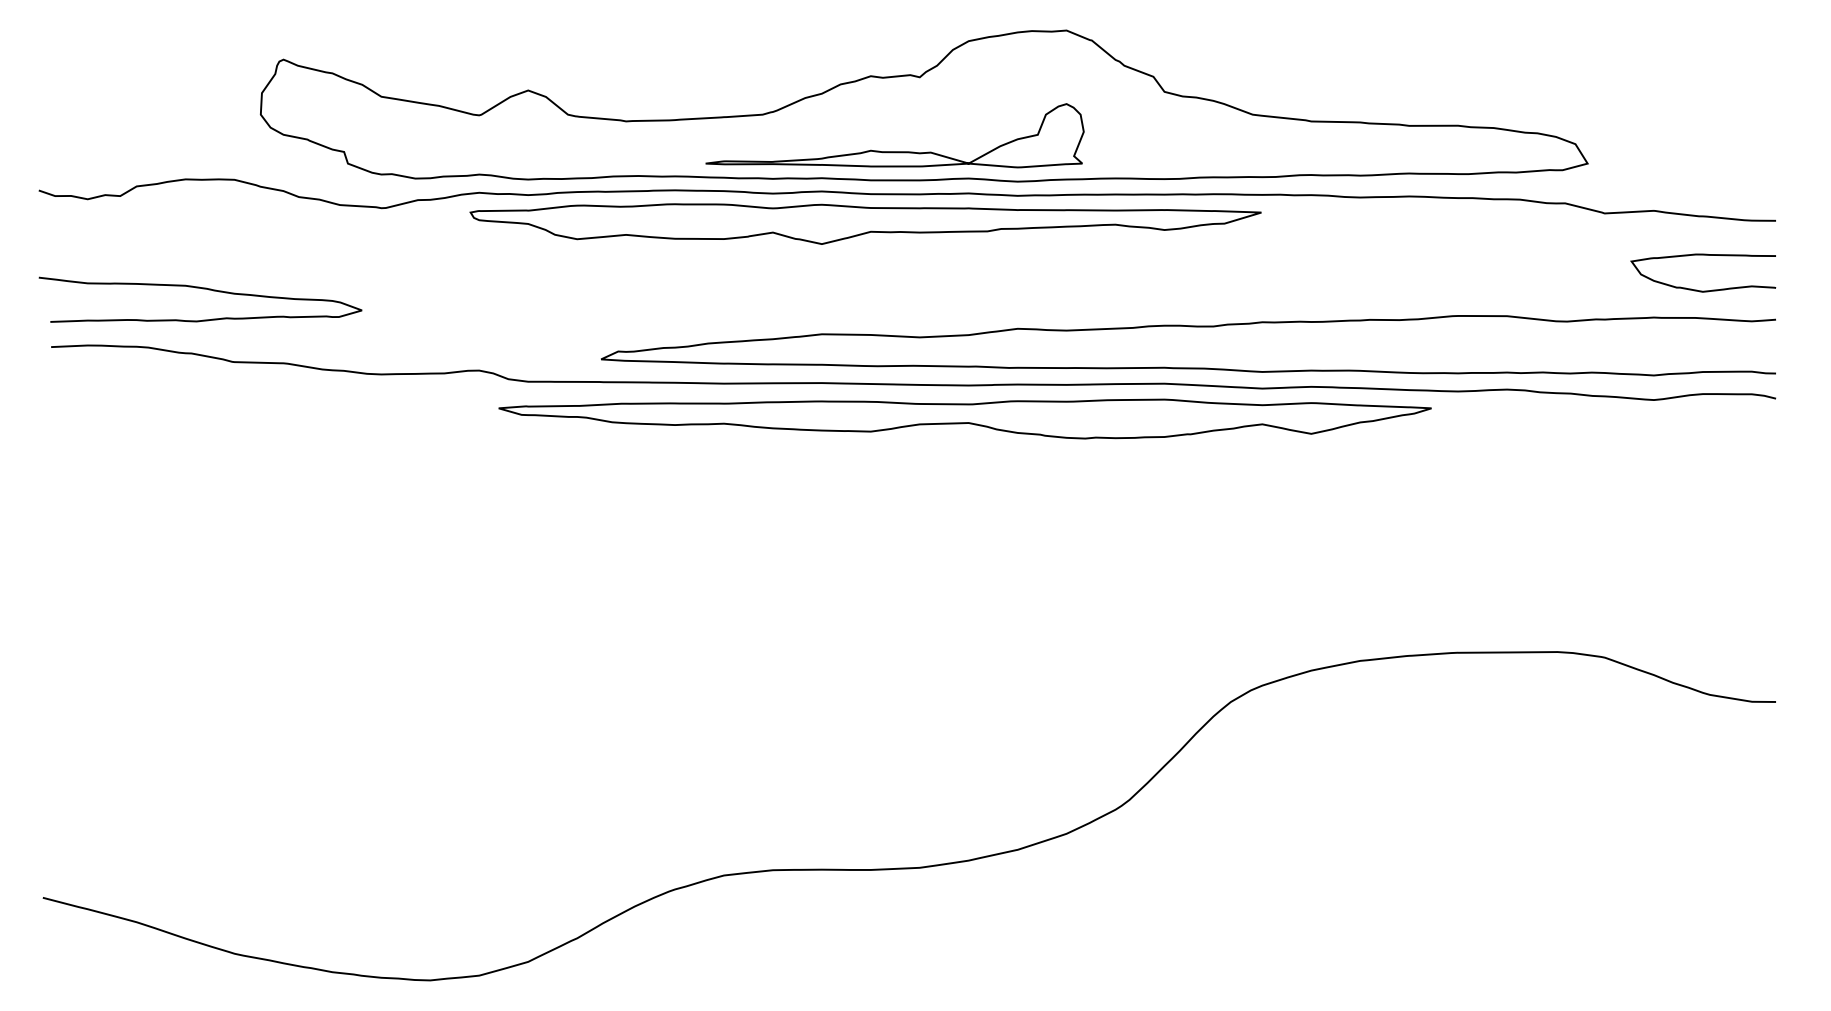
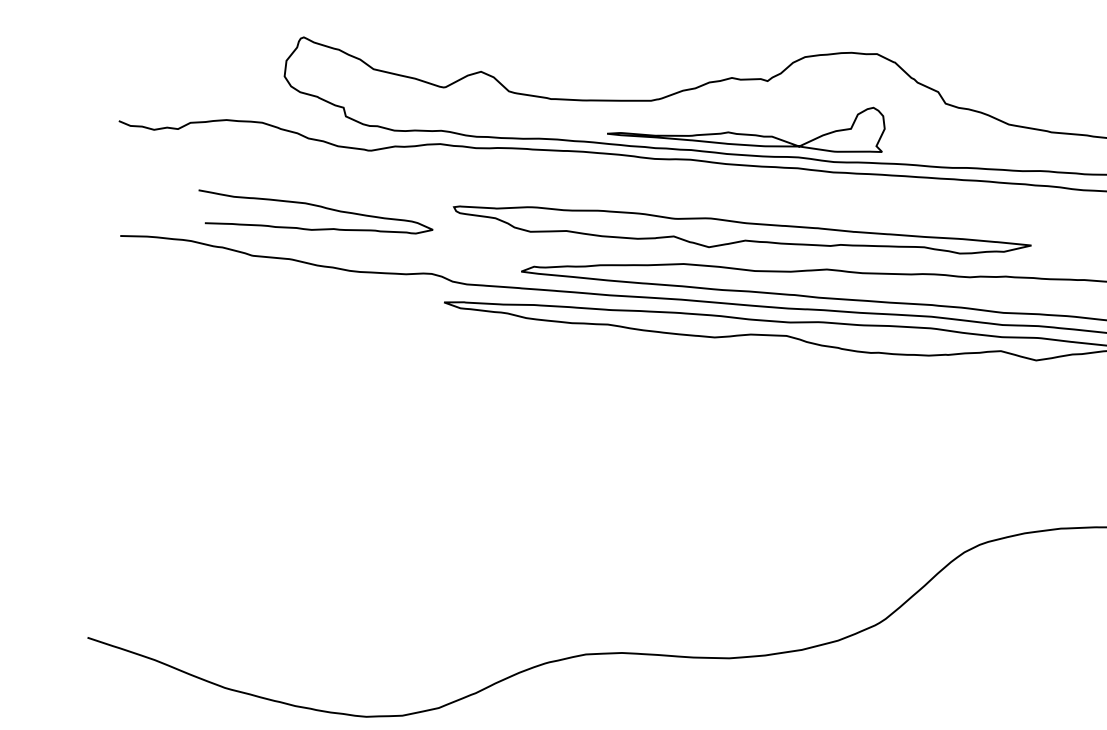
part: (865, 223) -> (741, 234), moved
curve: (202, 289) -> (317, 206), moved

